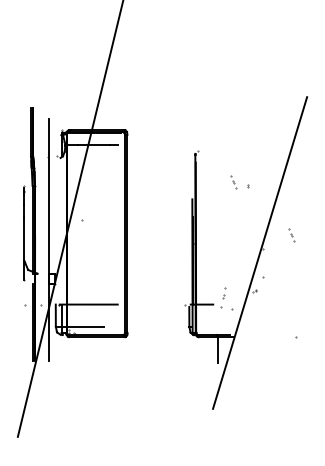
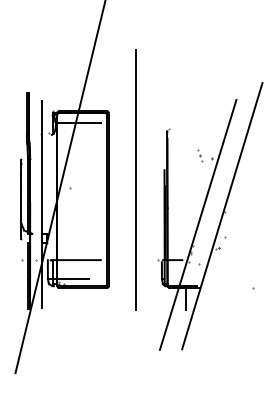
line: (159, 210) -> (136, 179), added
part: (291, 235) -> (249, 201), removed
line: (231, 262) -> (197, 224), added

